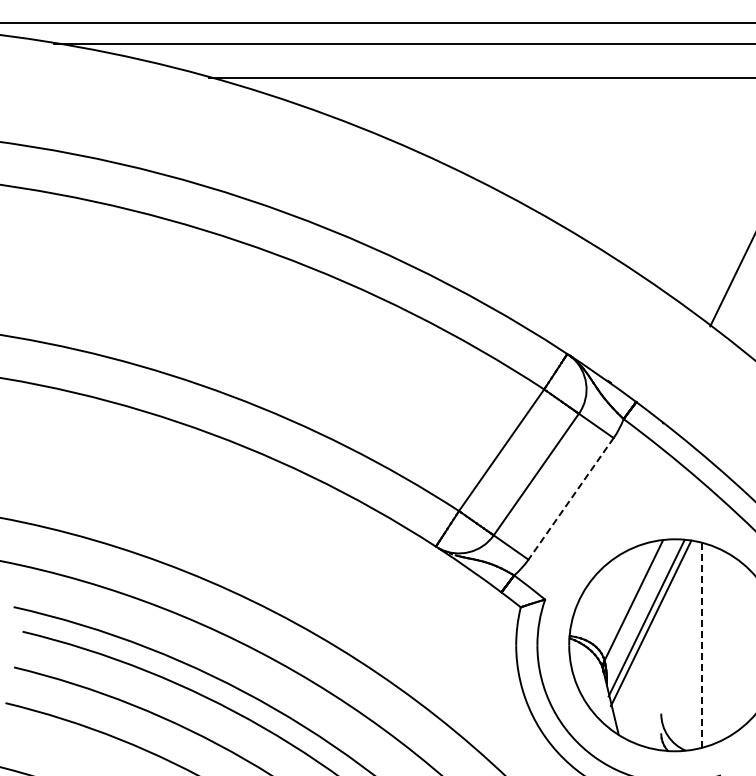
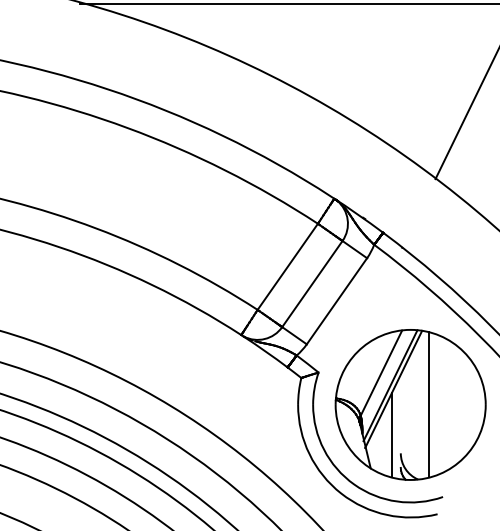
line: (570, 499) -> (336, 301), dashed -> solid
line: (701, 645) -> (429, 405), dashed -> solid
line: (648, 687) -> (391, 434), added

